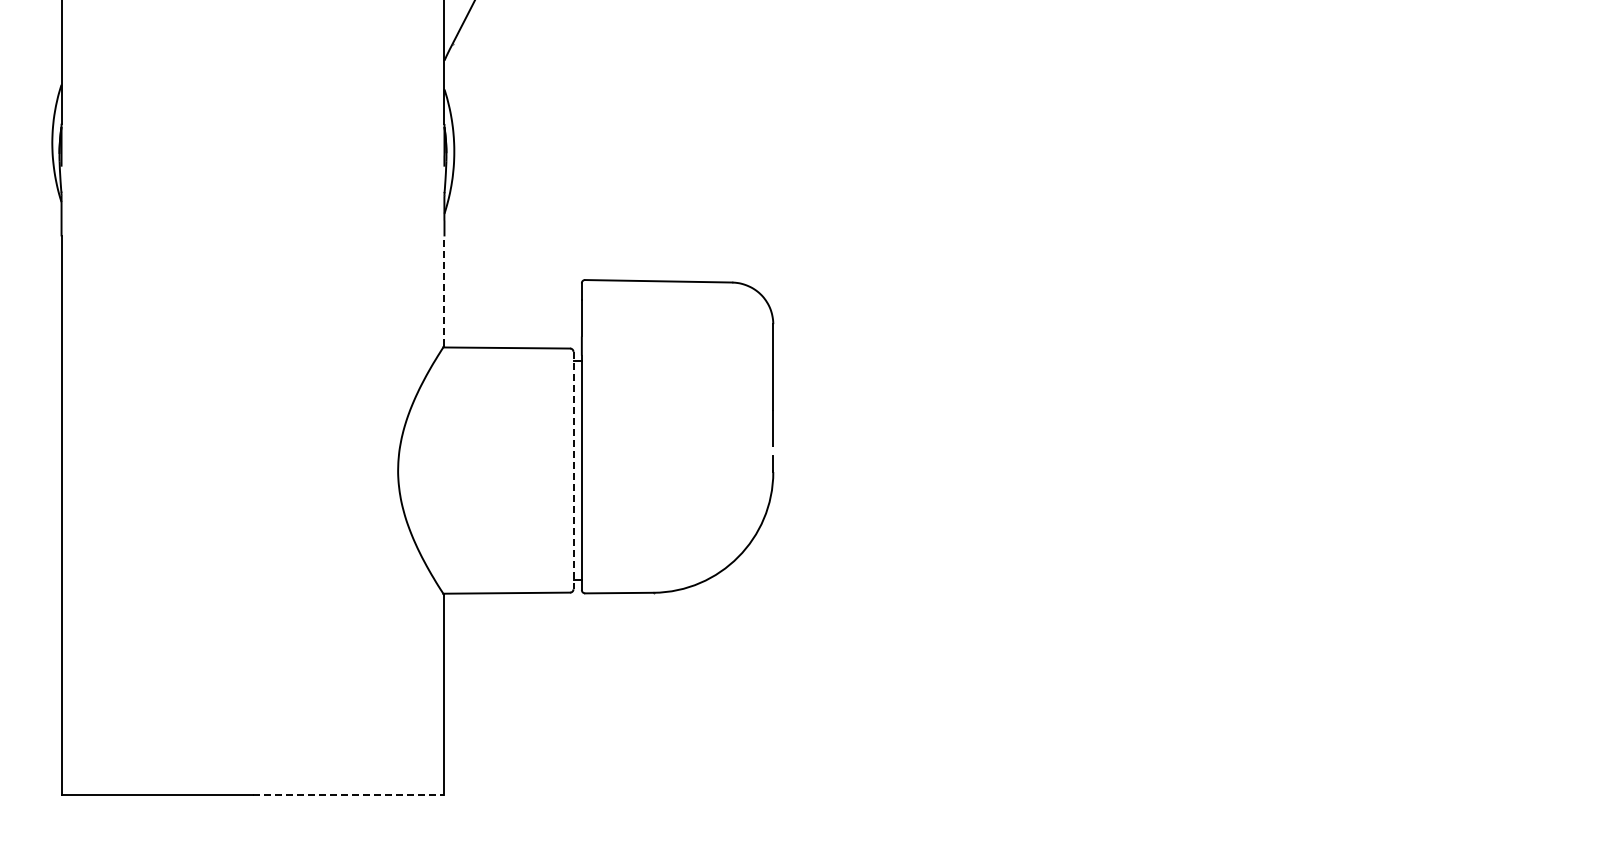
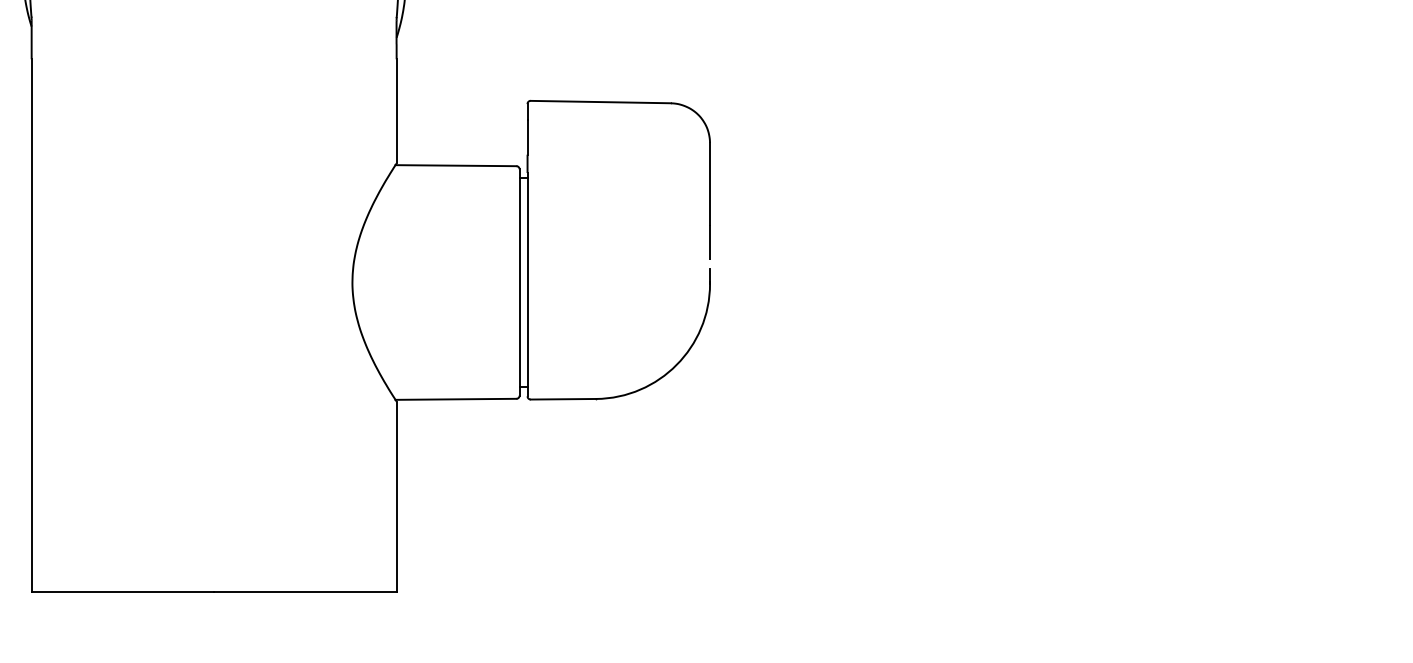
line: (444, 291) -> (396, 111), dashed -> solid
line: (573, 470) -> (519, 282), dashed -> solid
line: (348, 795) -> (305, 592), dashed -> solid

